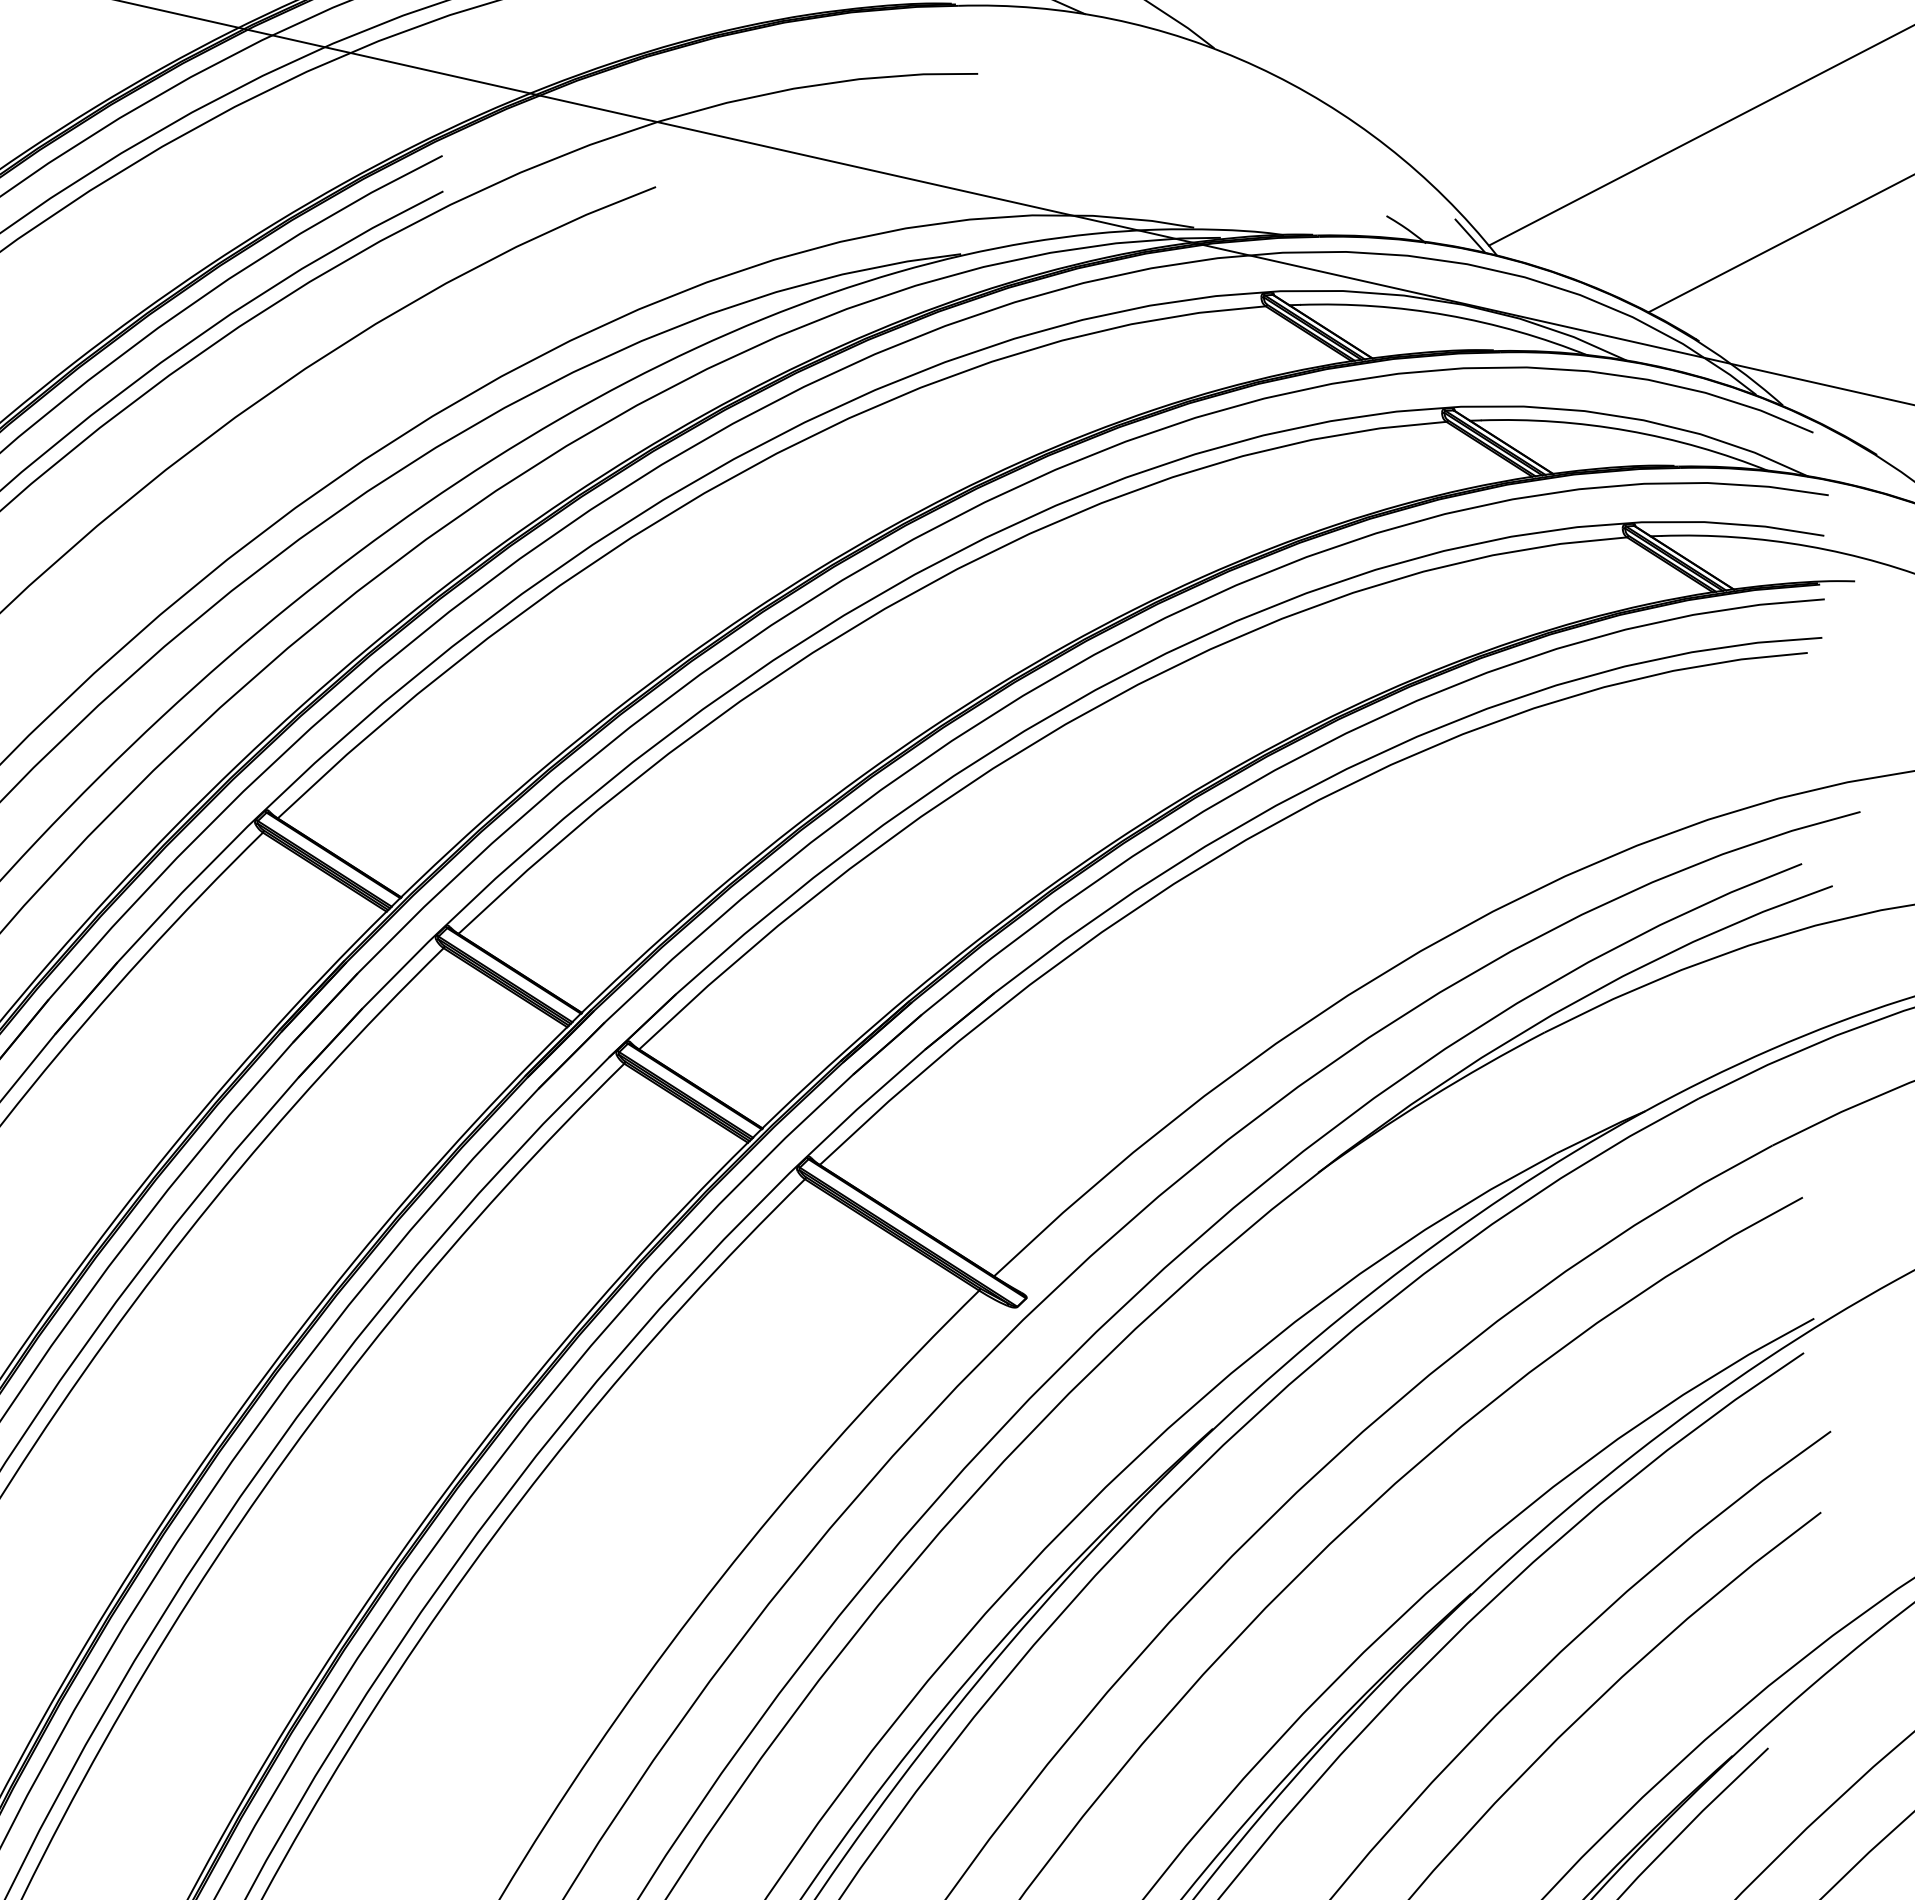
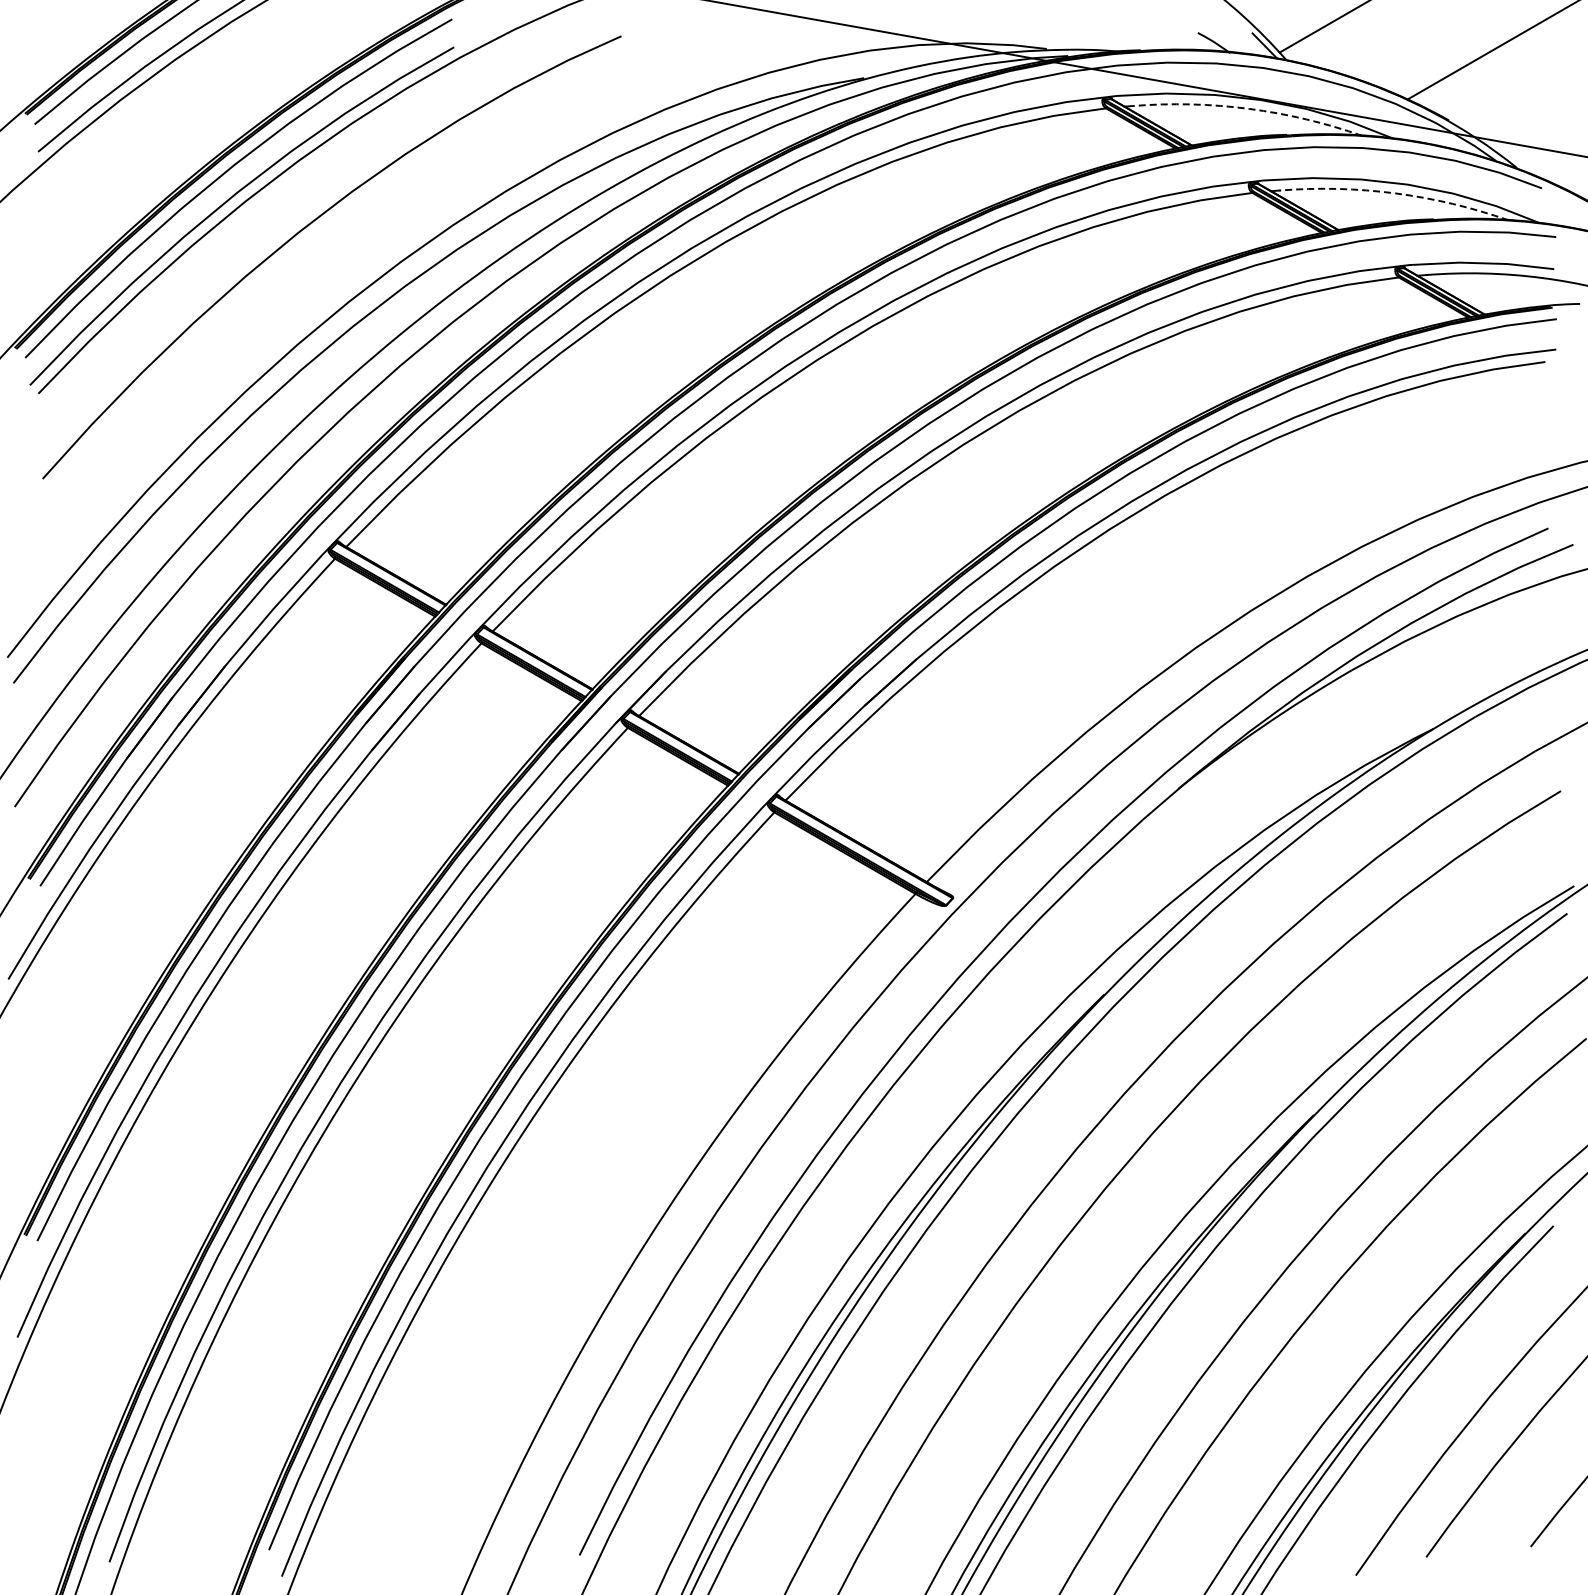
arc: (1447, 314) -> (1249, 108), solid -> dashed
arc: (1627, 430) -> (1395, 193), solid -> dashed

